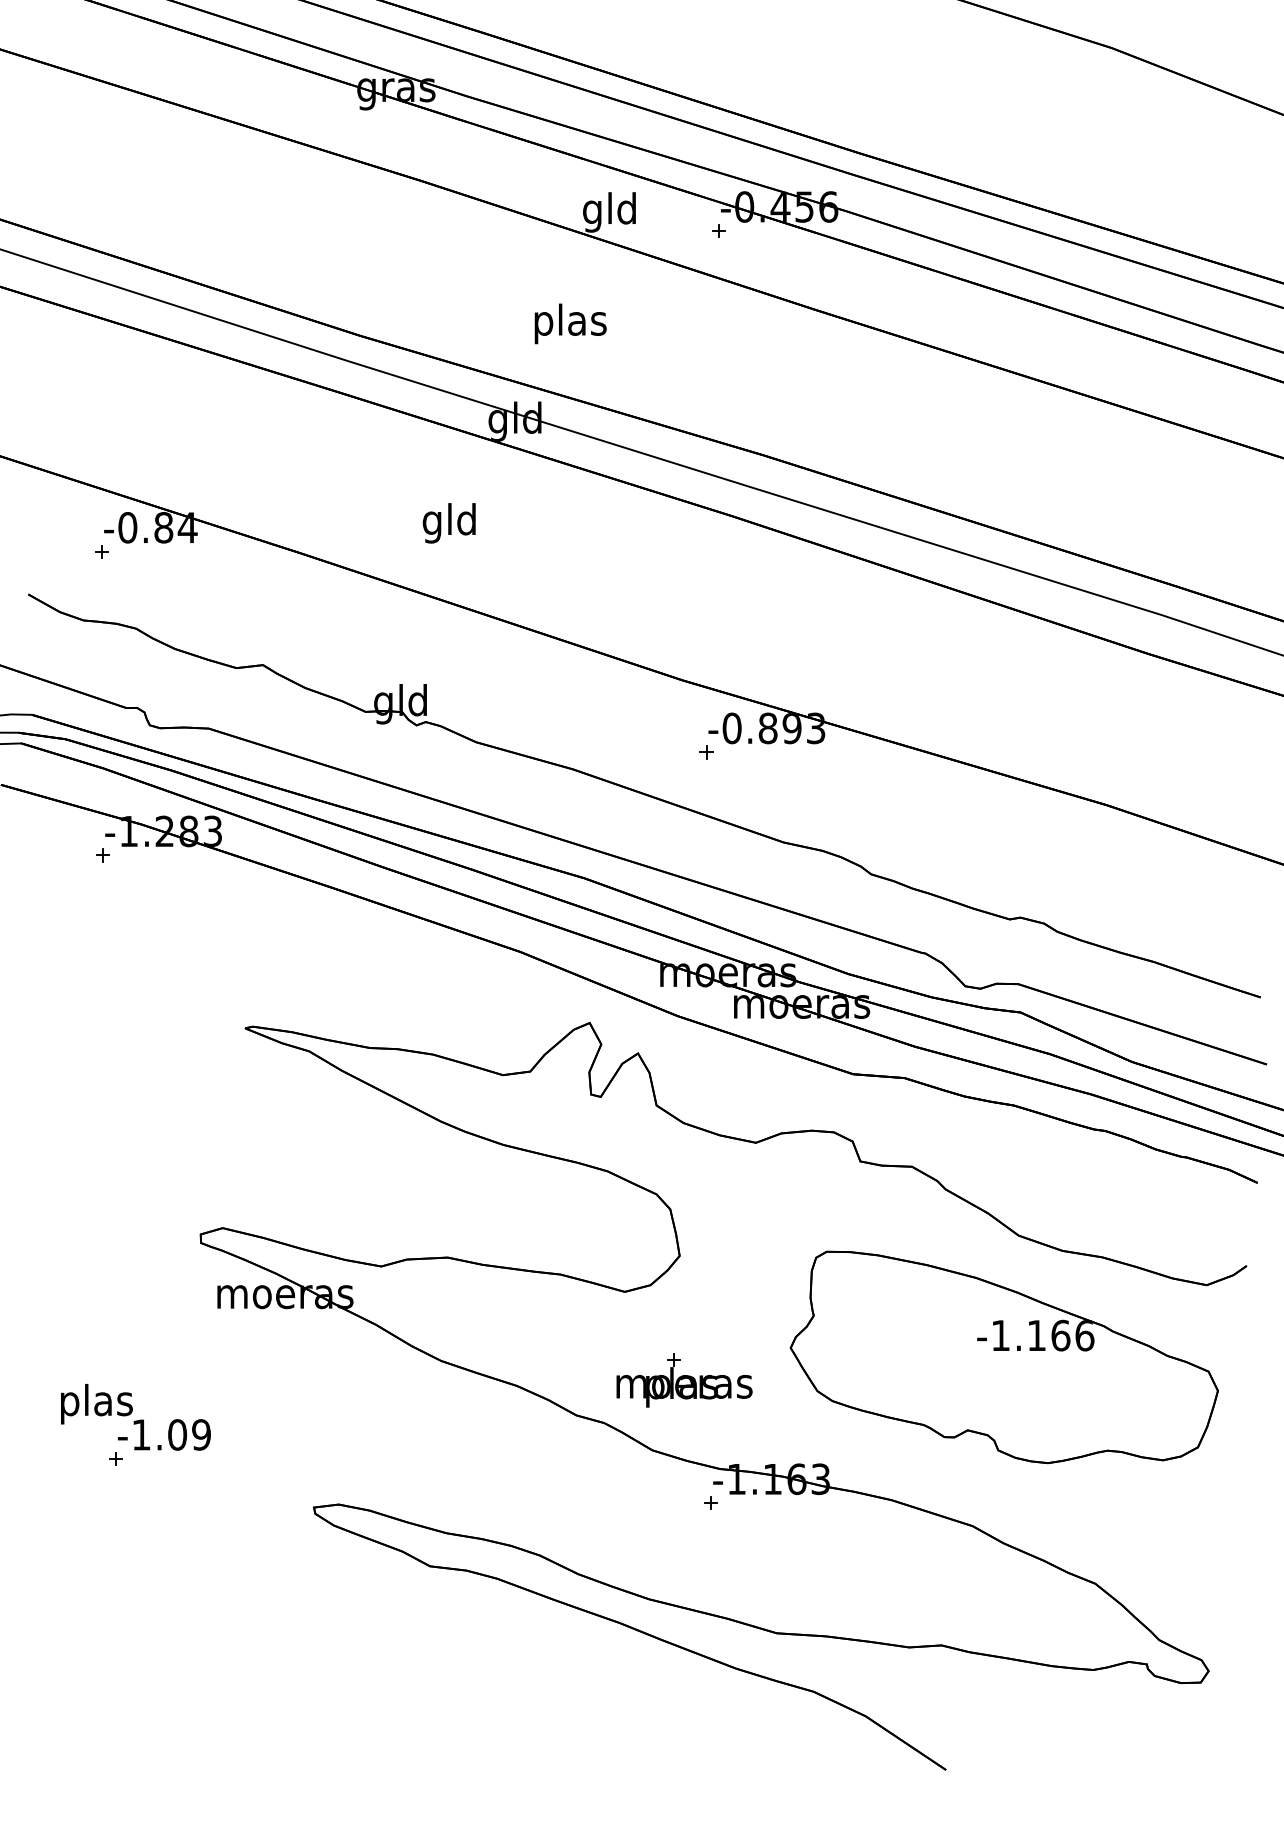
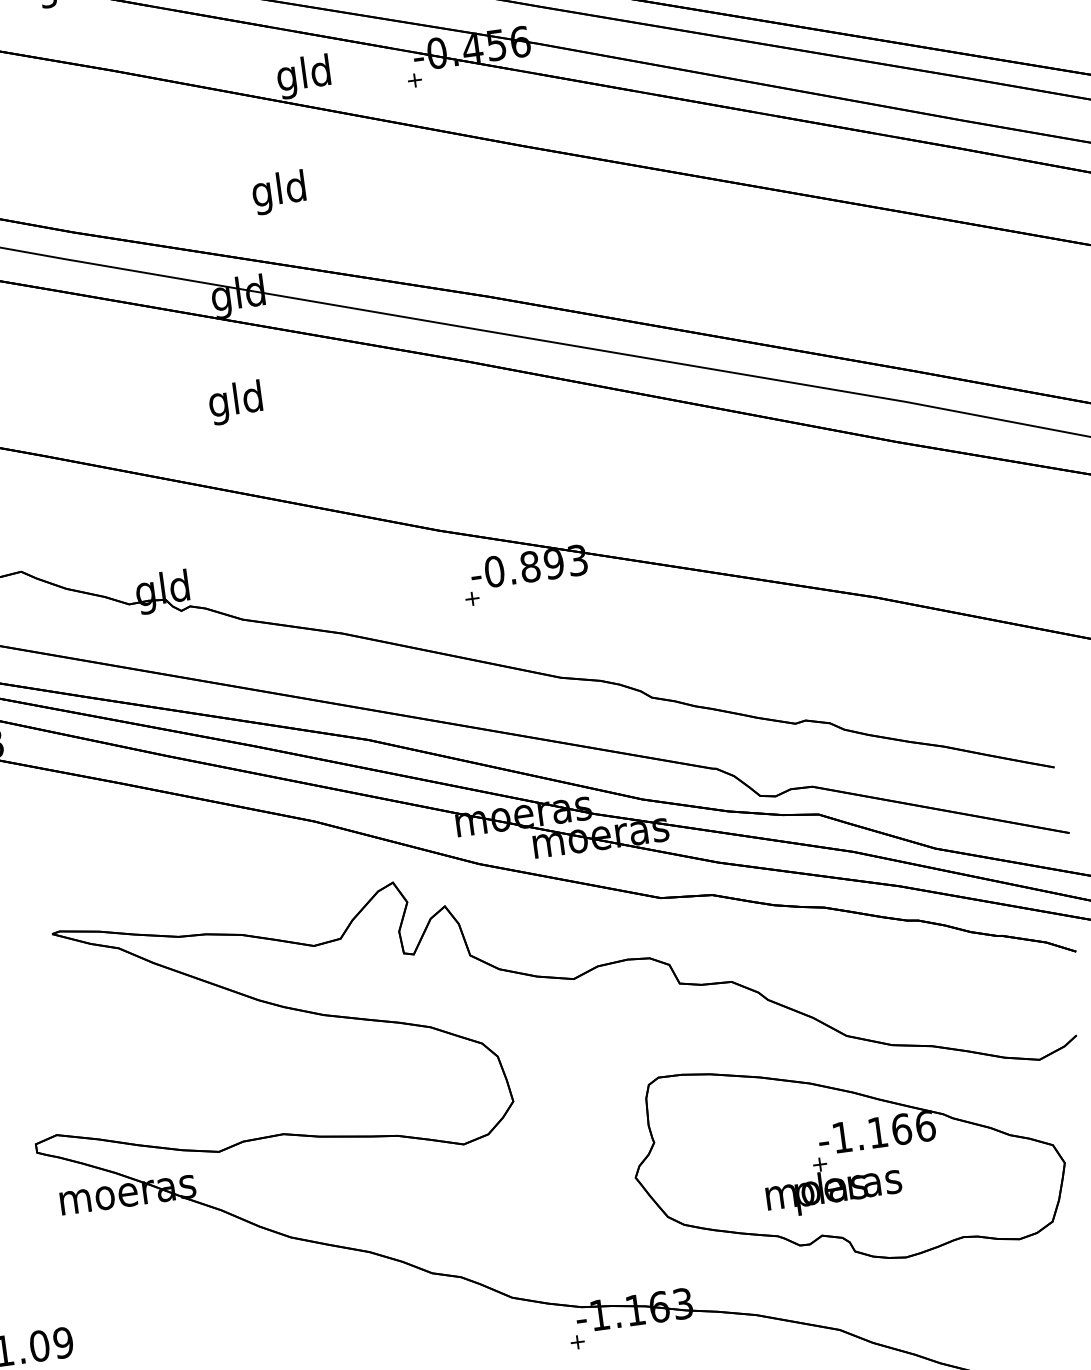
text: (570, 323) -> (280, 192), plas -> gld
text: (448, 523) -> (235, 402), moved
part: (684, 1380) -> (833, 1183), moved

